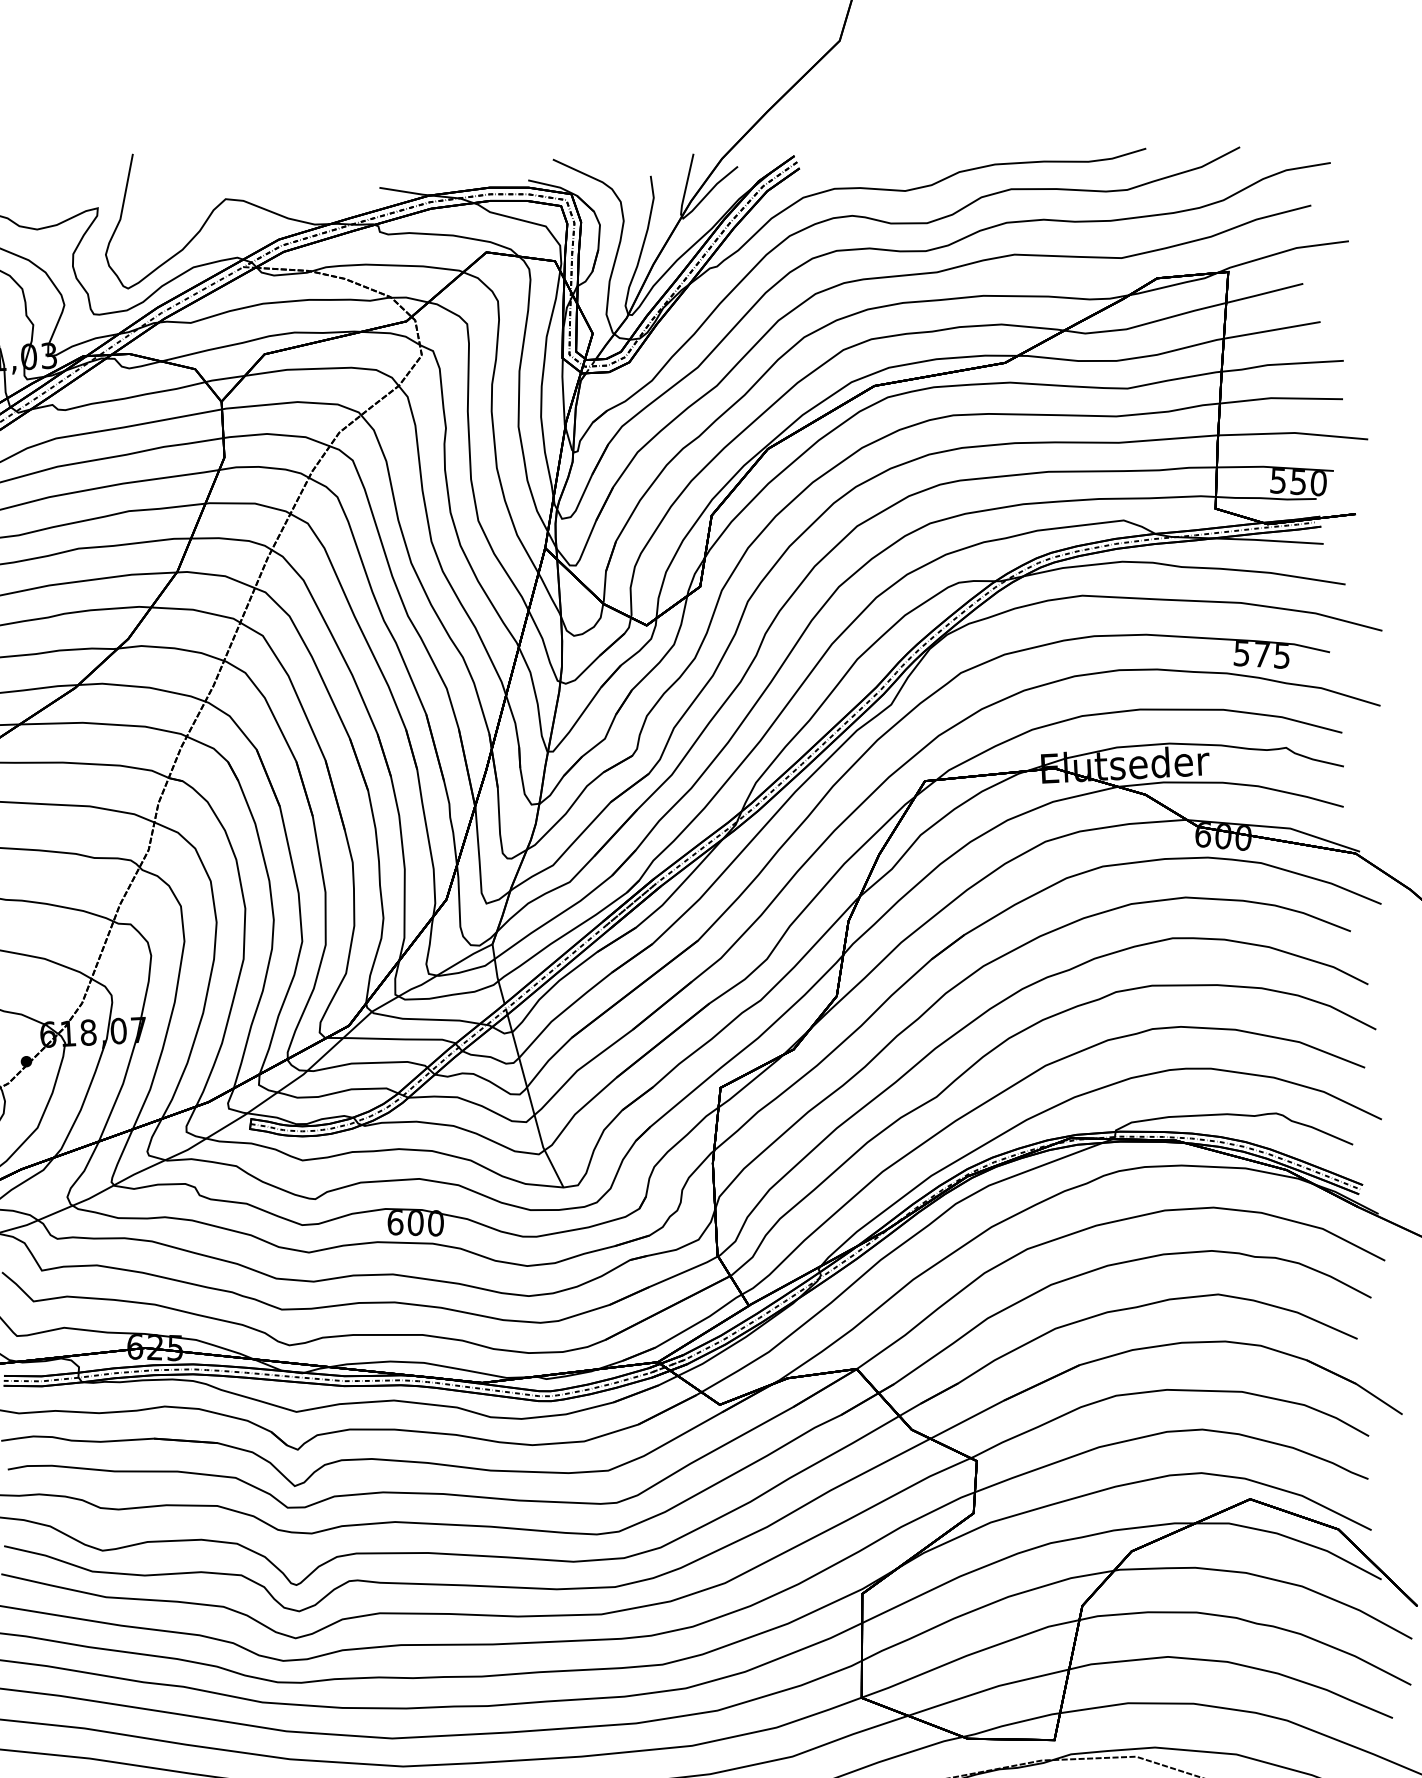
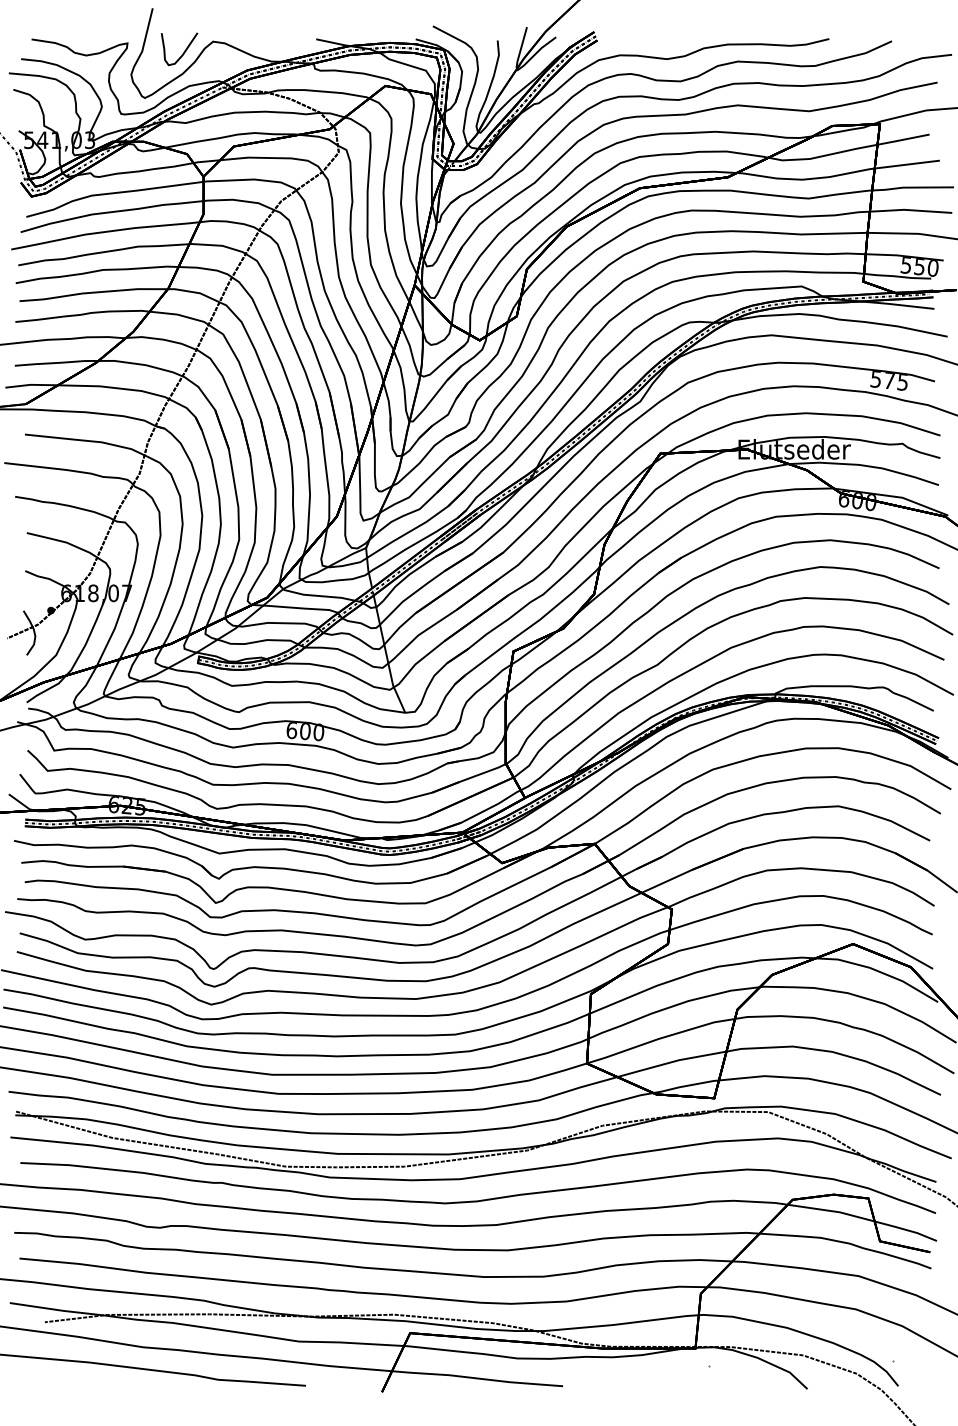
curve: (182, 217) -> (183, 52), added

